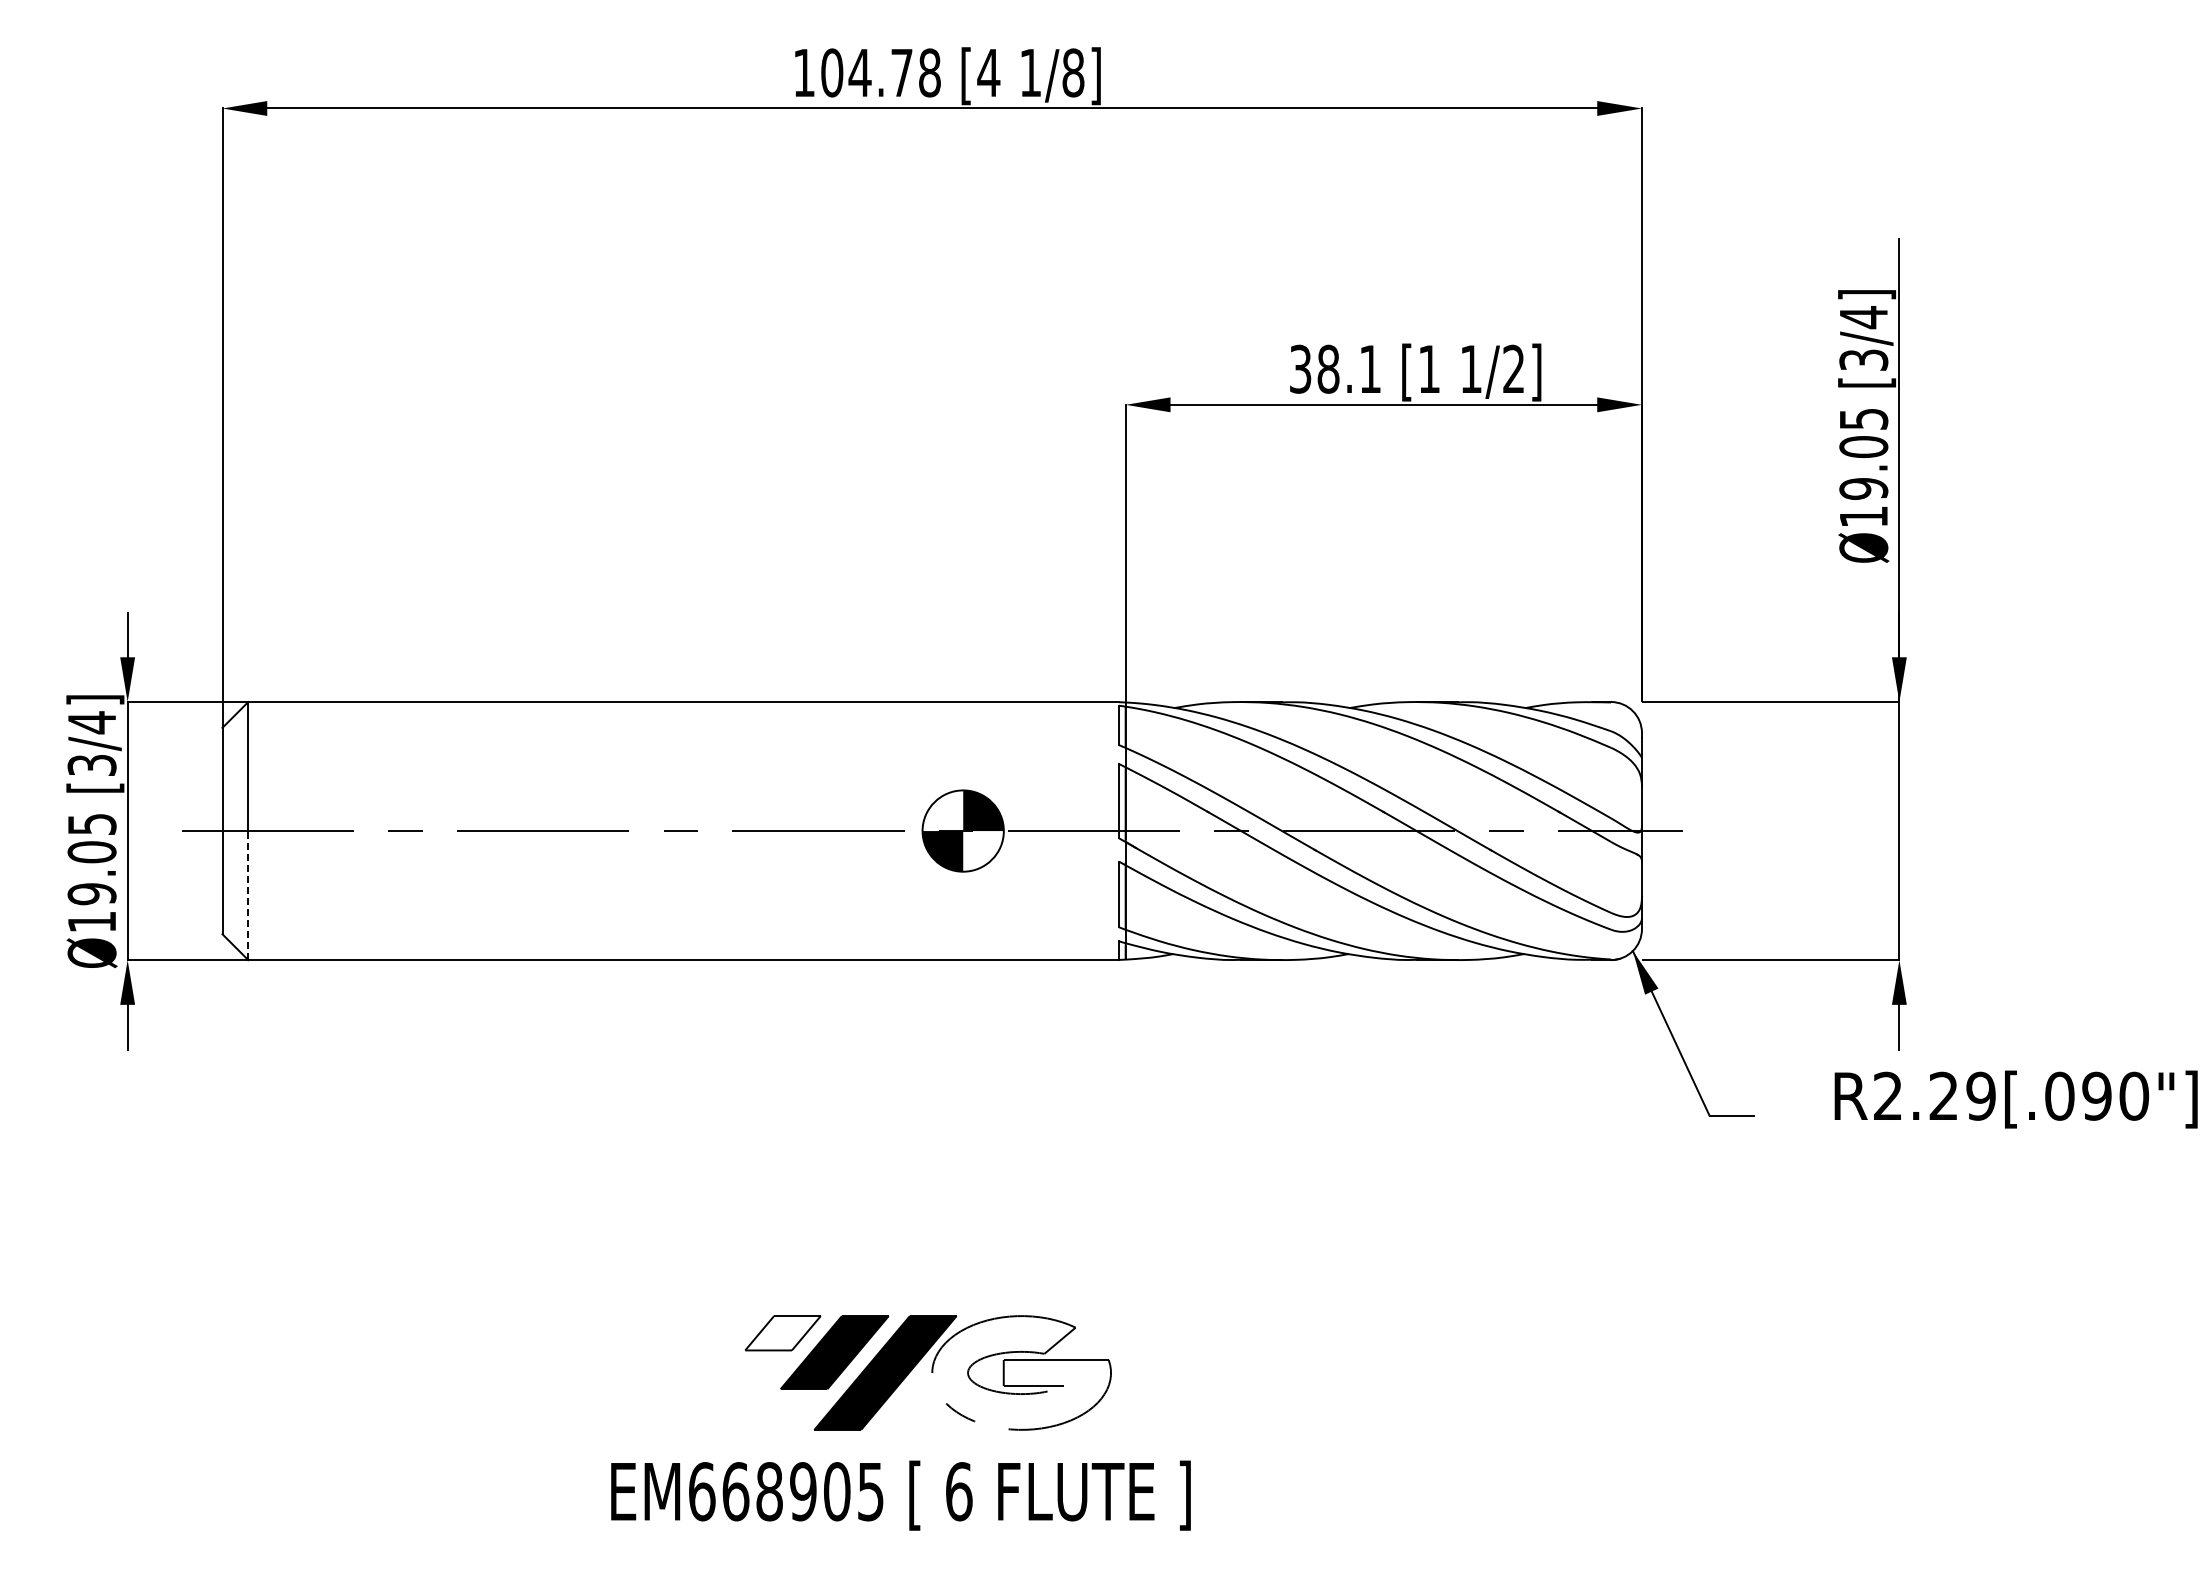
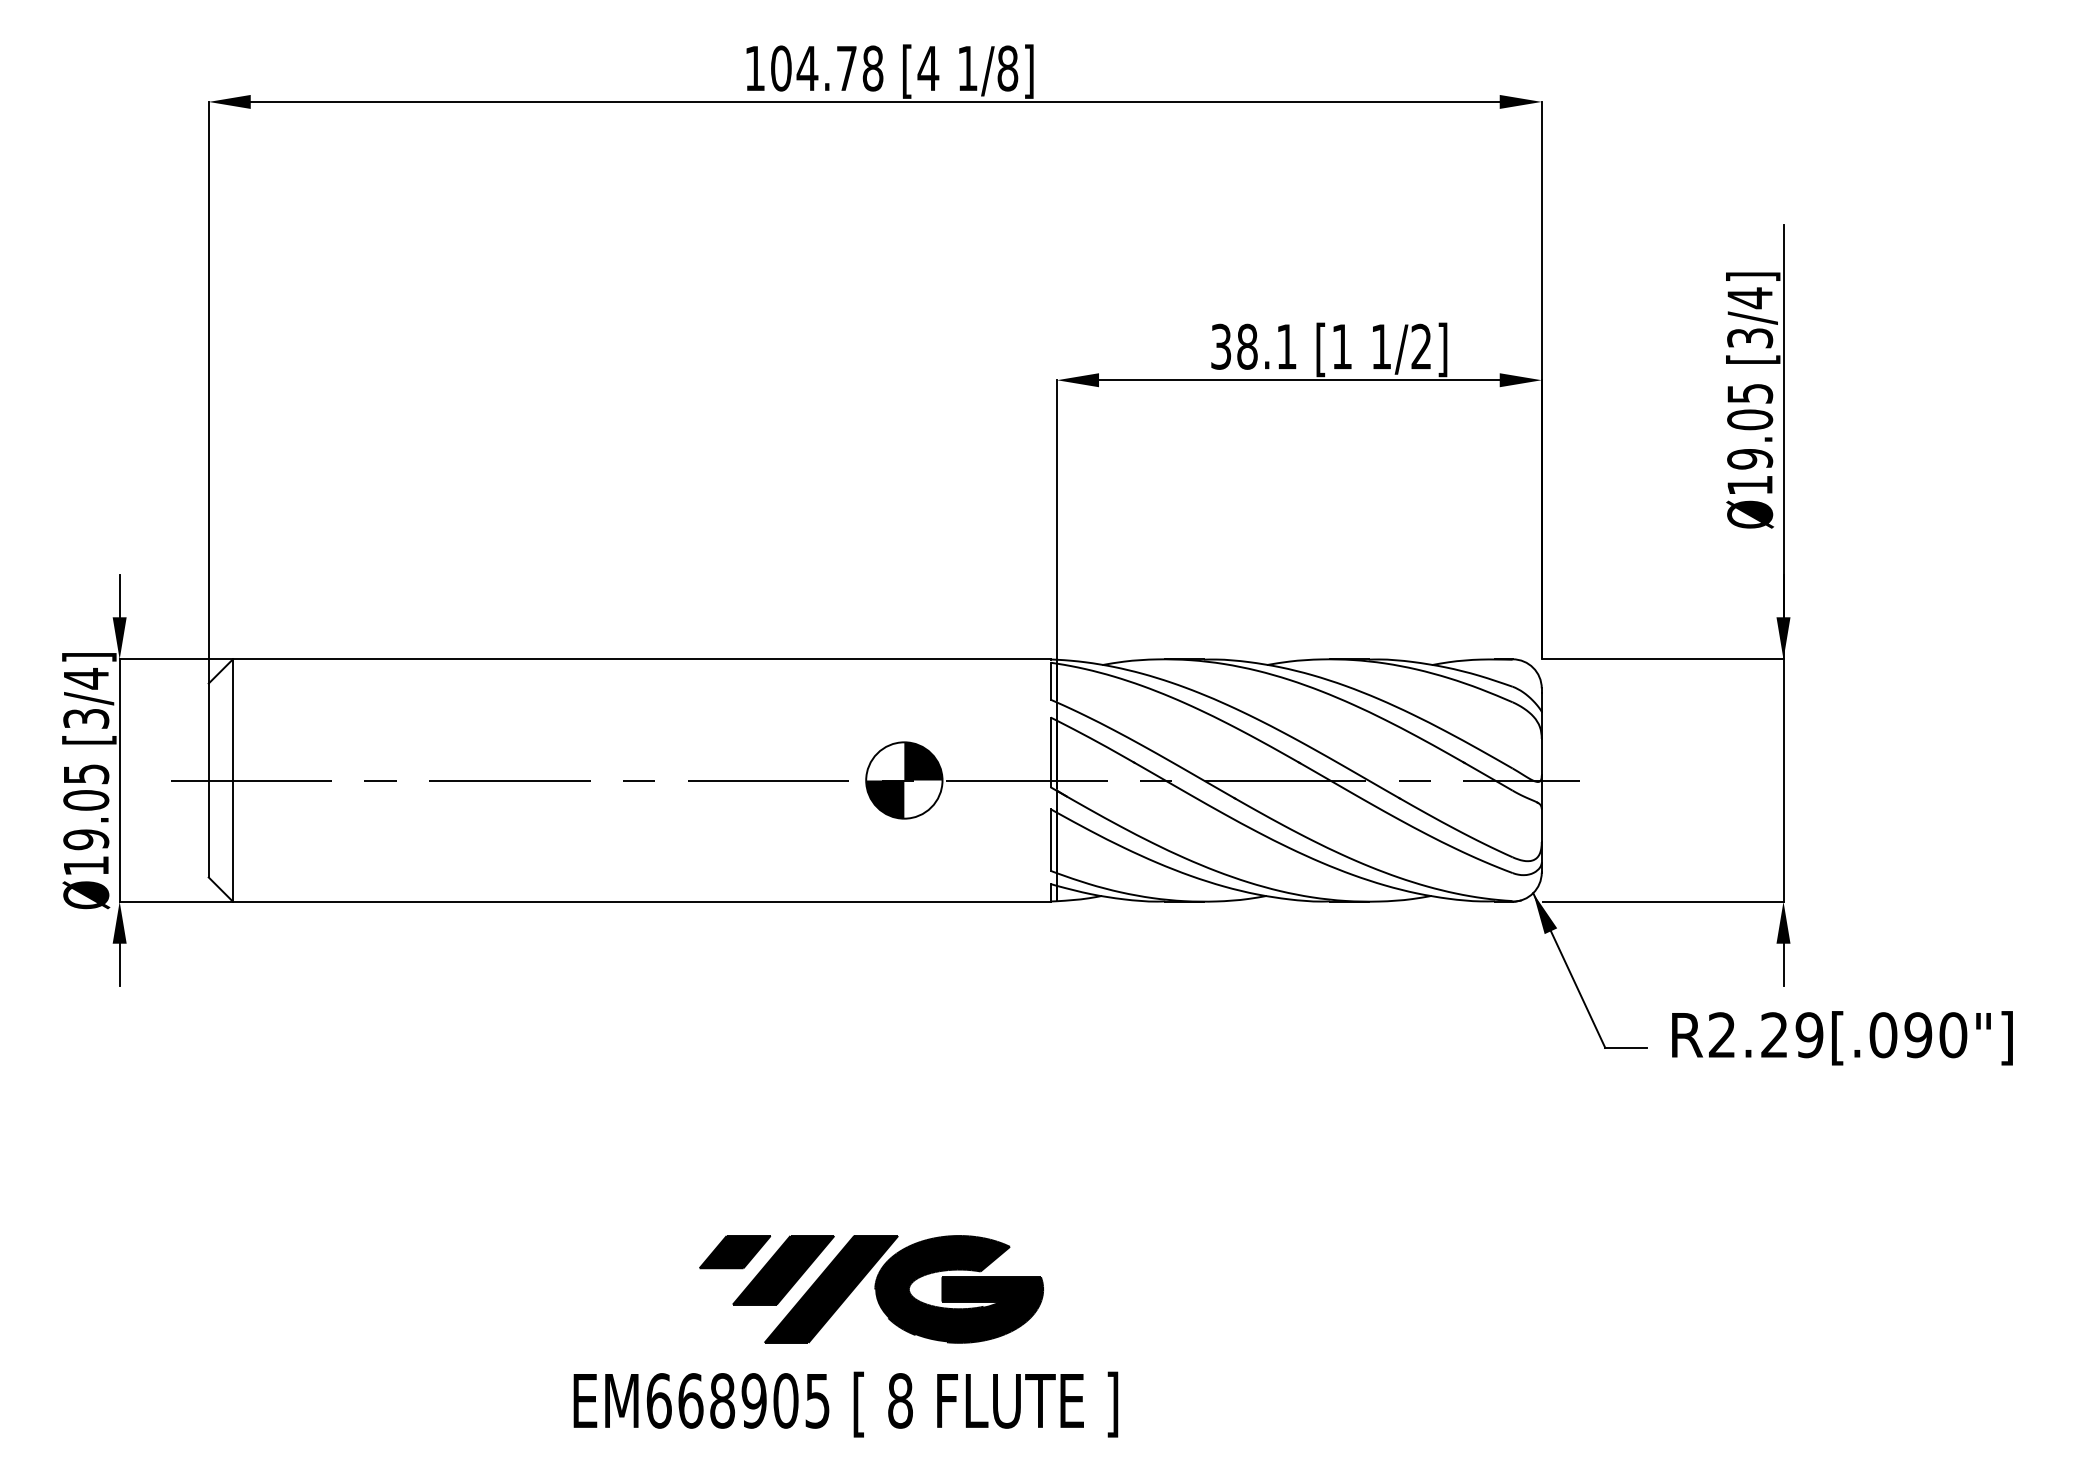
line: (248, 895) -> (233, 841), dashed -> solid
text: (2015, 1099) -> (1841, 1038), moved
fill: (782, 1333) -> (734, 1252), added
fill: (1021, 1372) -> (959, 1288), added
text: (959, 1491) -> (900, 1400), 6 -> 8

